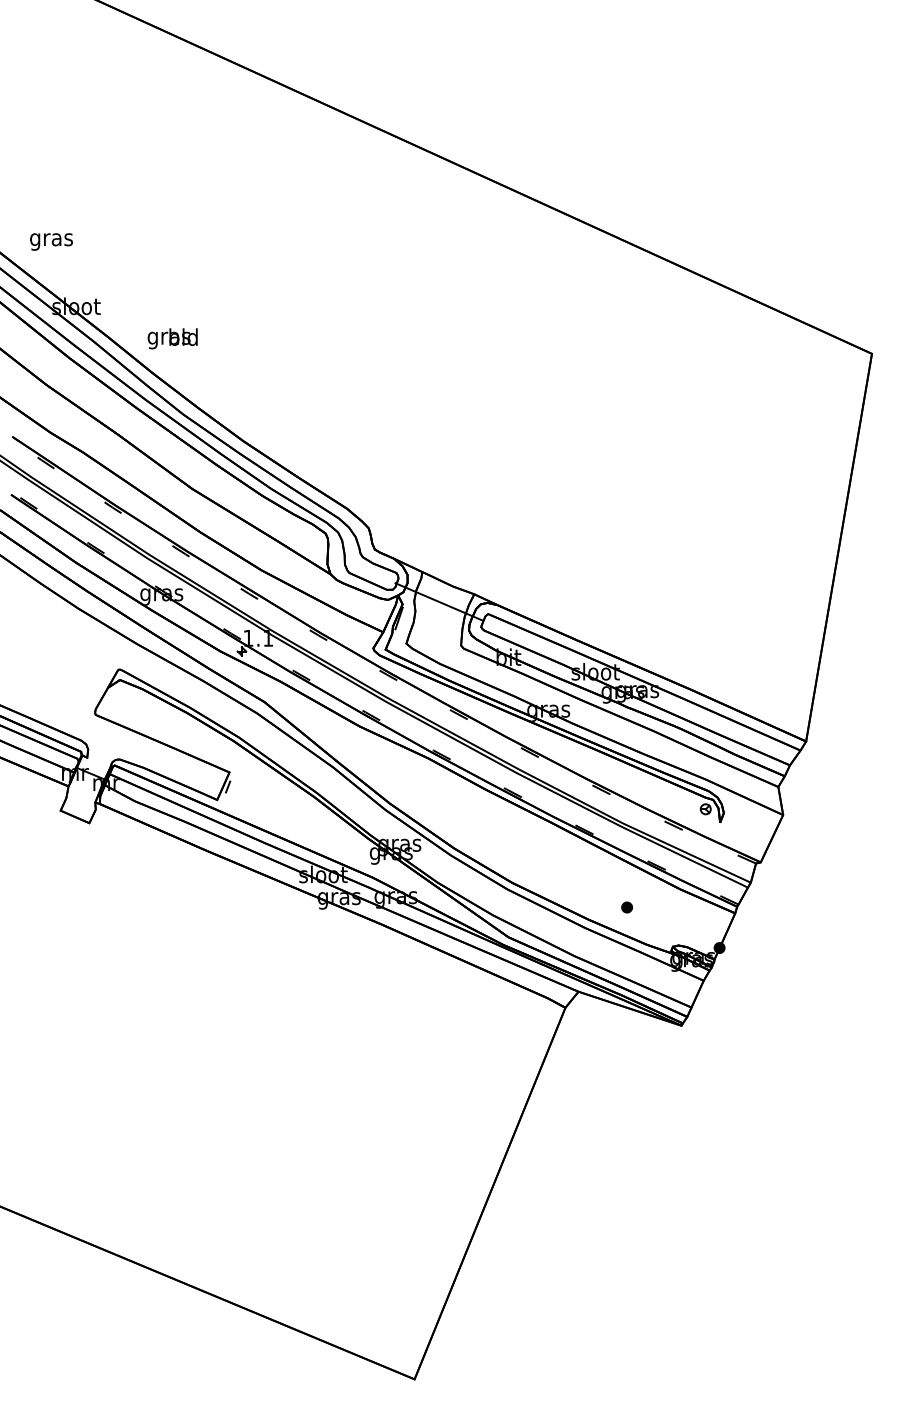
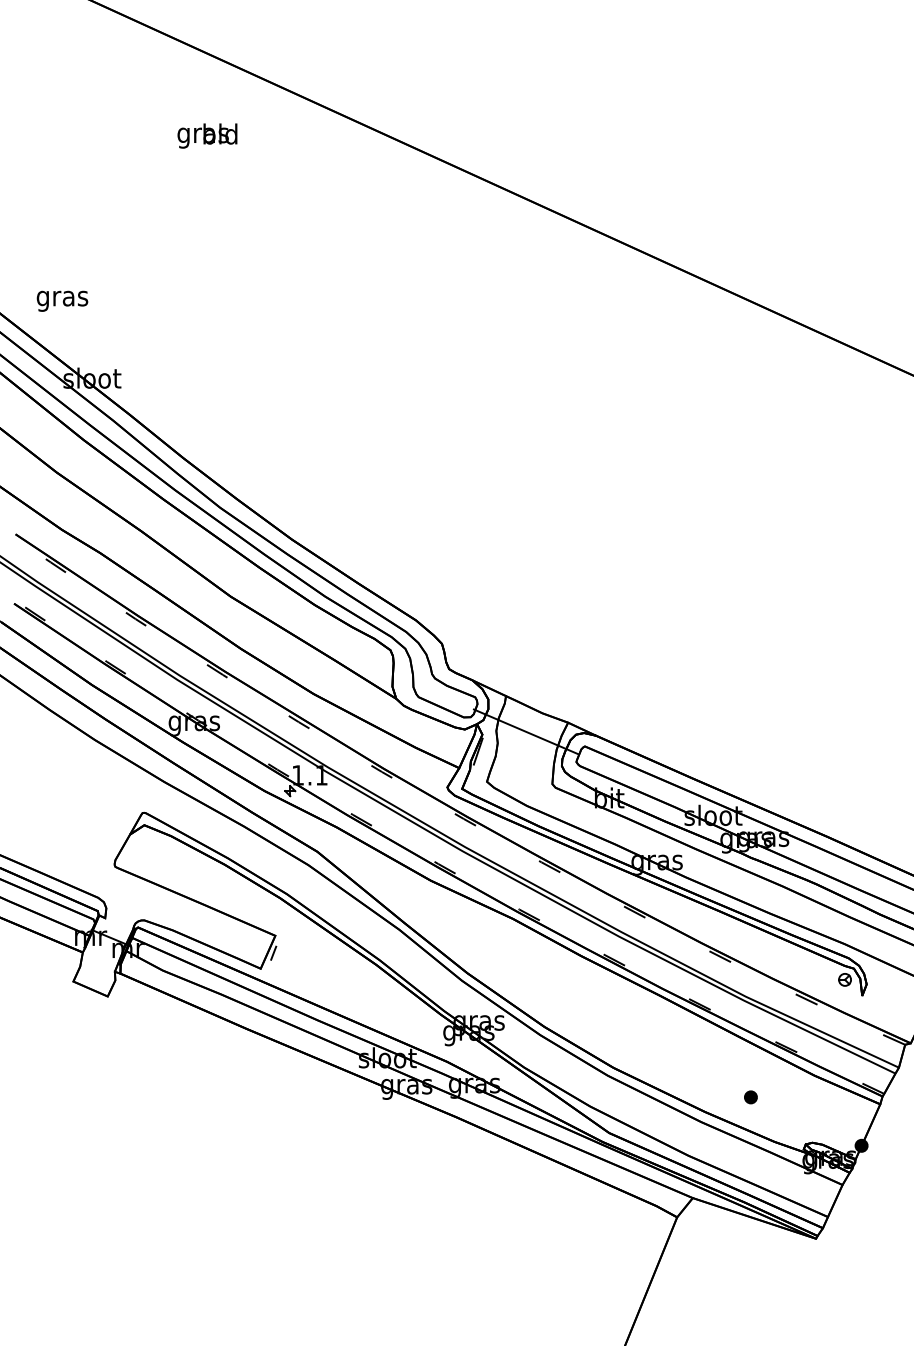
text: (172, 338) -> (207, 135), moved

